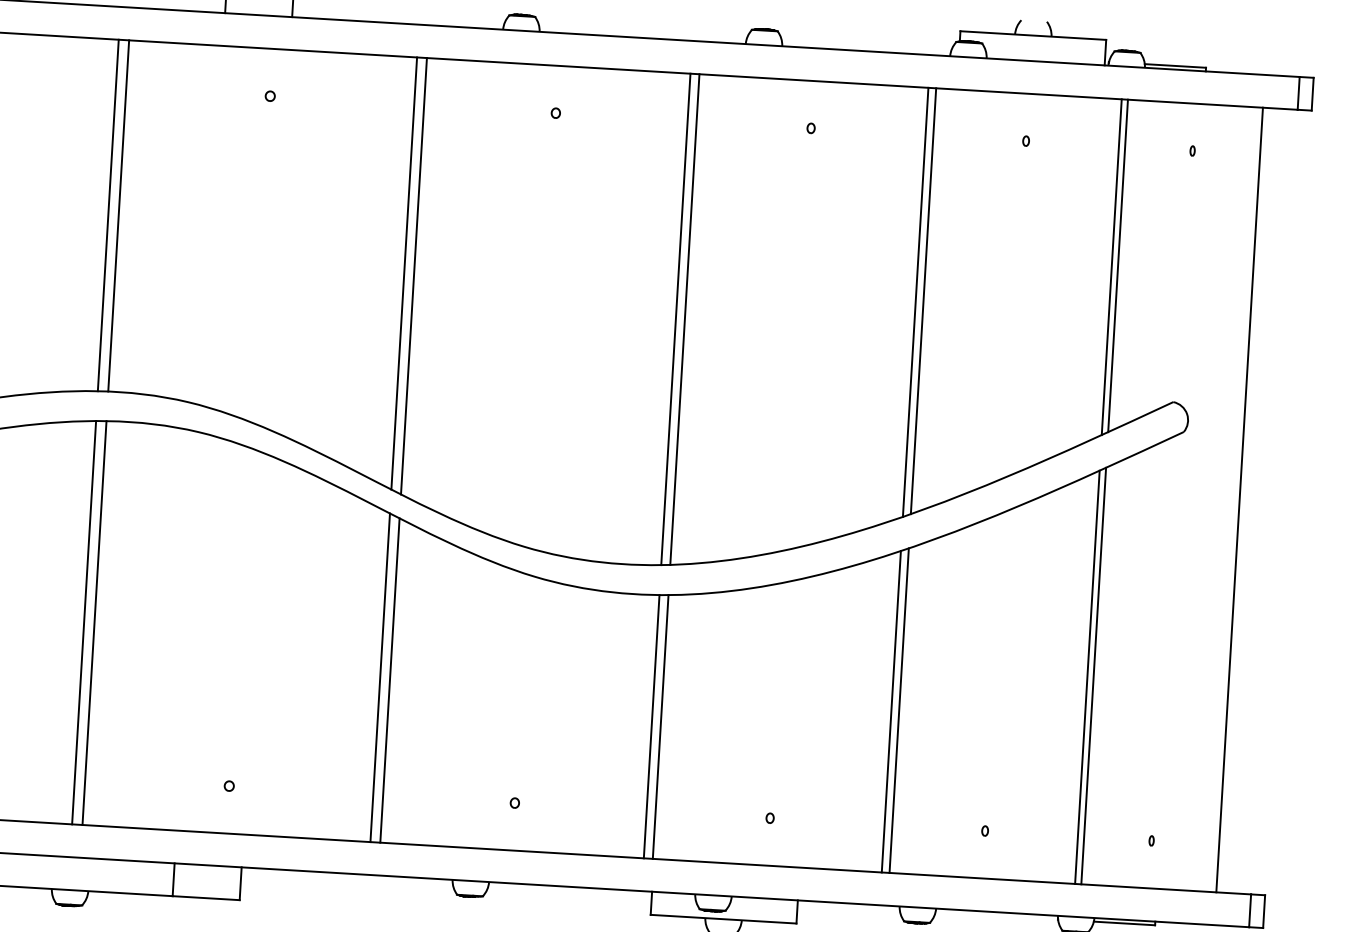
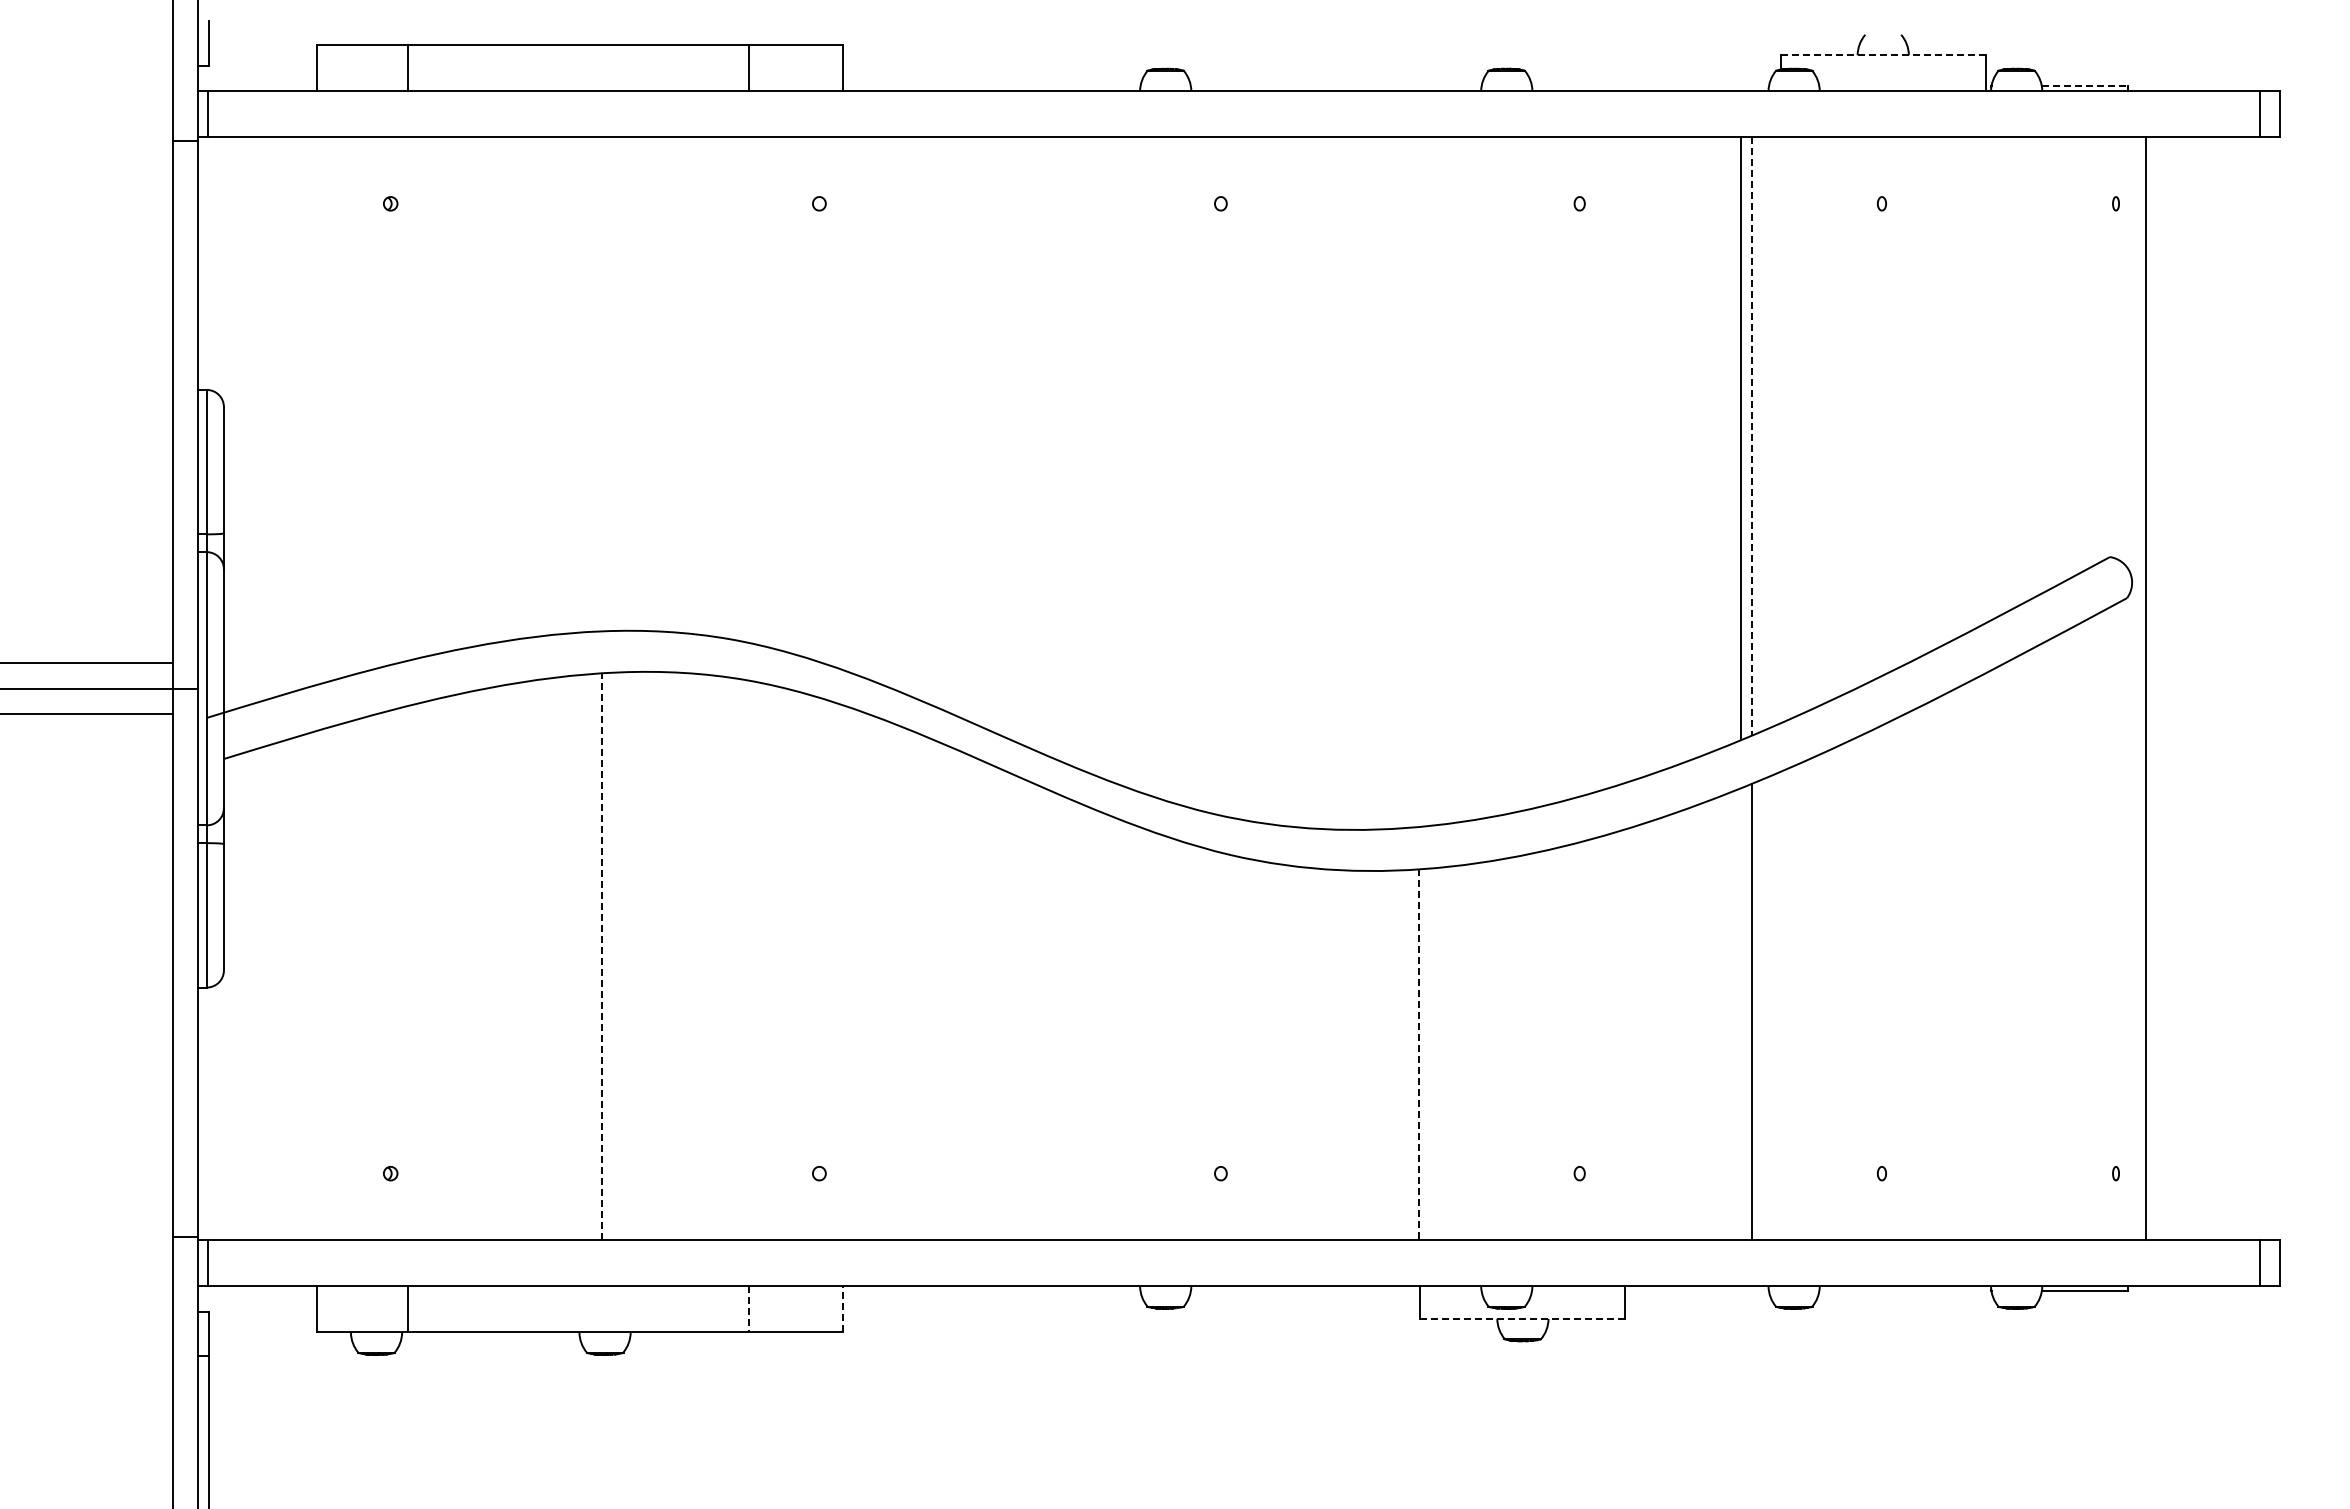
line: (1033, 35) -> (1883, 55), solid -> dashed
line: (1175, 66) -> (2085, 86), solid -> dashed
line: (108, 215) -> (602, 384), removed
line: (119, 215) -> (617, 383), removed
line: (1118, 265) -> (2021, 370), removed
line: (1111, 267) -> (2012, 373), removed
line: (404, 273) -> (1021, 440), removed
line: (413, 275) -> (1035, 443), removed
line: (923, 301) -> (1751, 437), solid -> dashed
line: (676, 319) -> (1406, 482), removed
line: (684, 319) -> (1418, 482), removed
line: (1239, 499) -> (2145, 688), moved
line: (84, 622) -> (602, 956), solid -> dashed
line: (94, 623) -> (617, 956), removed
line: (1093, 676) -> (2021, 947), removed
line: (379, 677) -> (1021, 1009), removed
line: (1087, 677) -> (2012, 949), removed
line: (389, 680) -> (1035, 1012), removed
line: (891, 711) -> (1740, 1014), removed
line: (651, 726) -> (1406, 1055), removed
line: (660, 727) -> (1418, 1055), solid -> dashed
line: (173, 879) -> (749, 1309), solid -> dashed
line: (240, 883) -> (843, 1308), solid -> dashed
line: (723, 918) -> (1522, 1318), solid -> dashed

